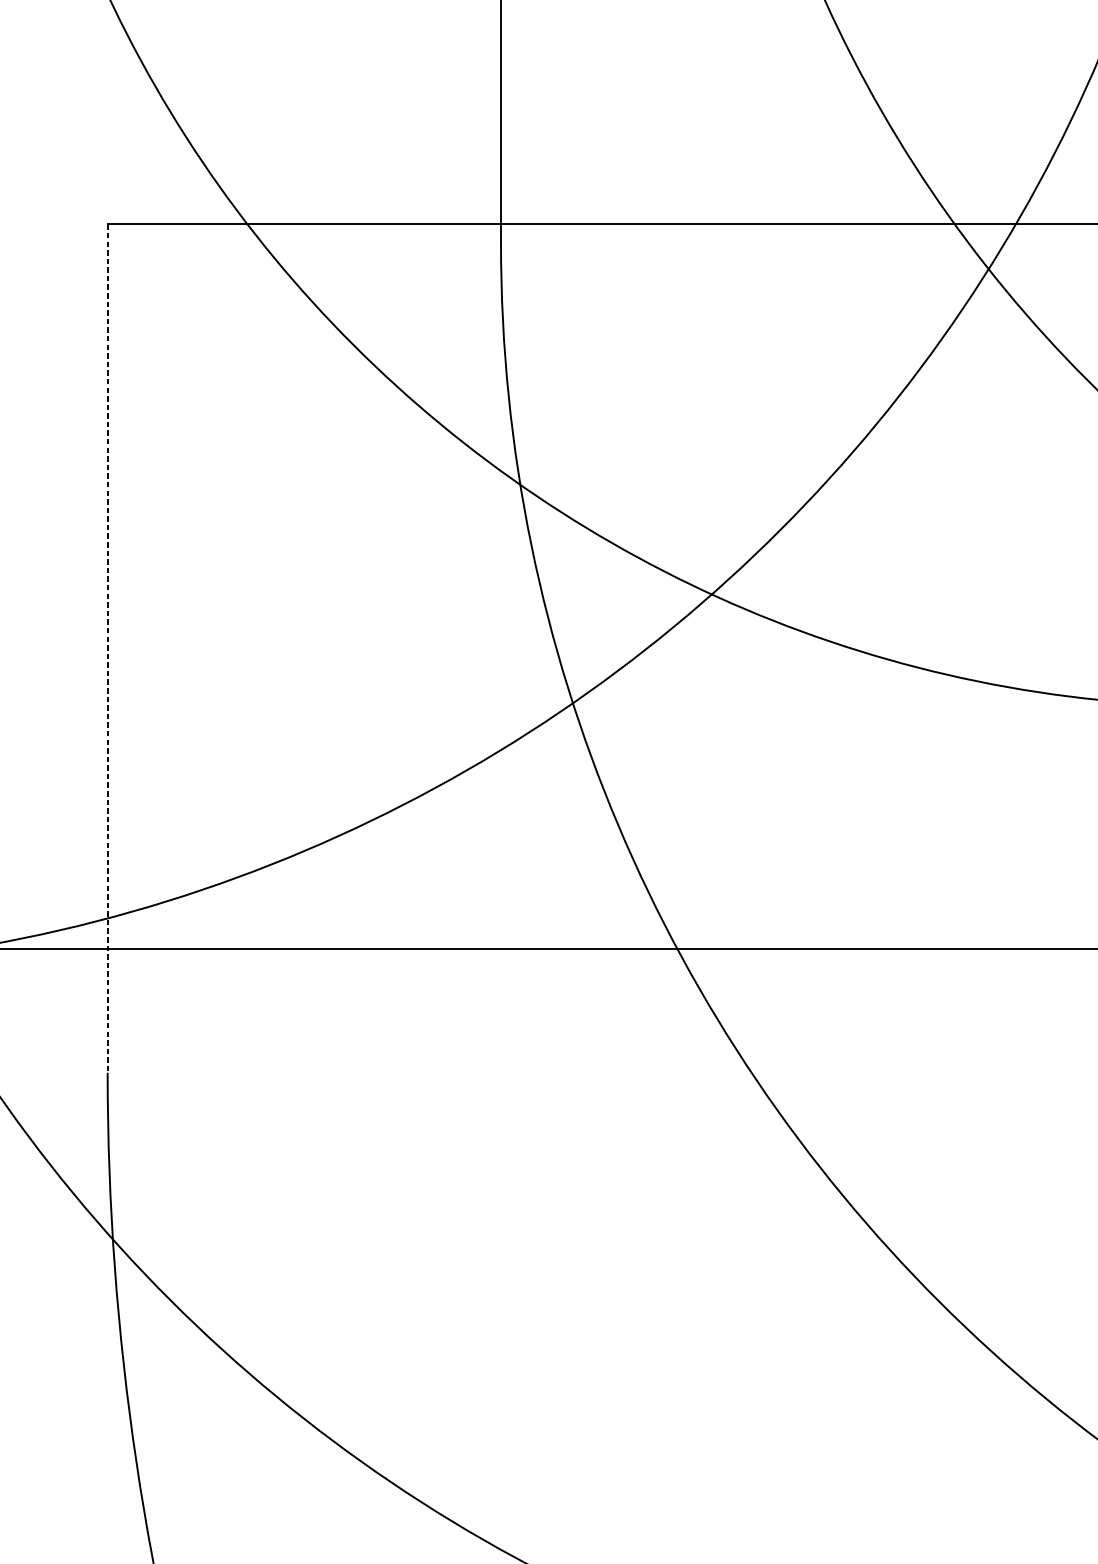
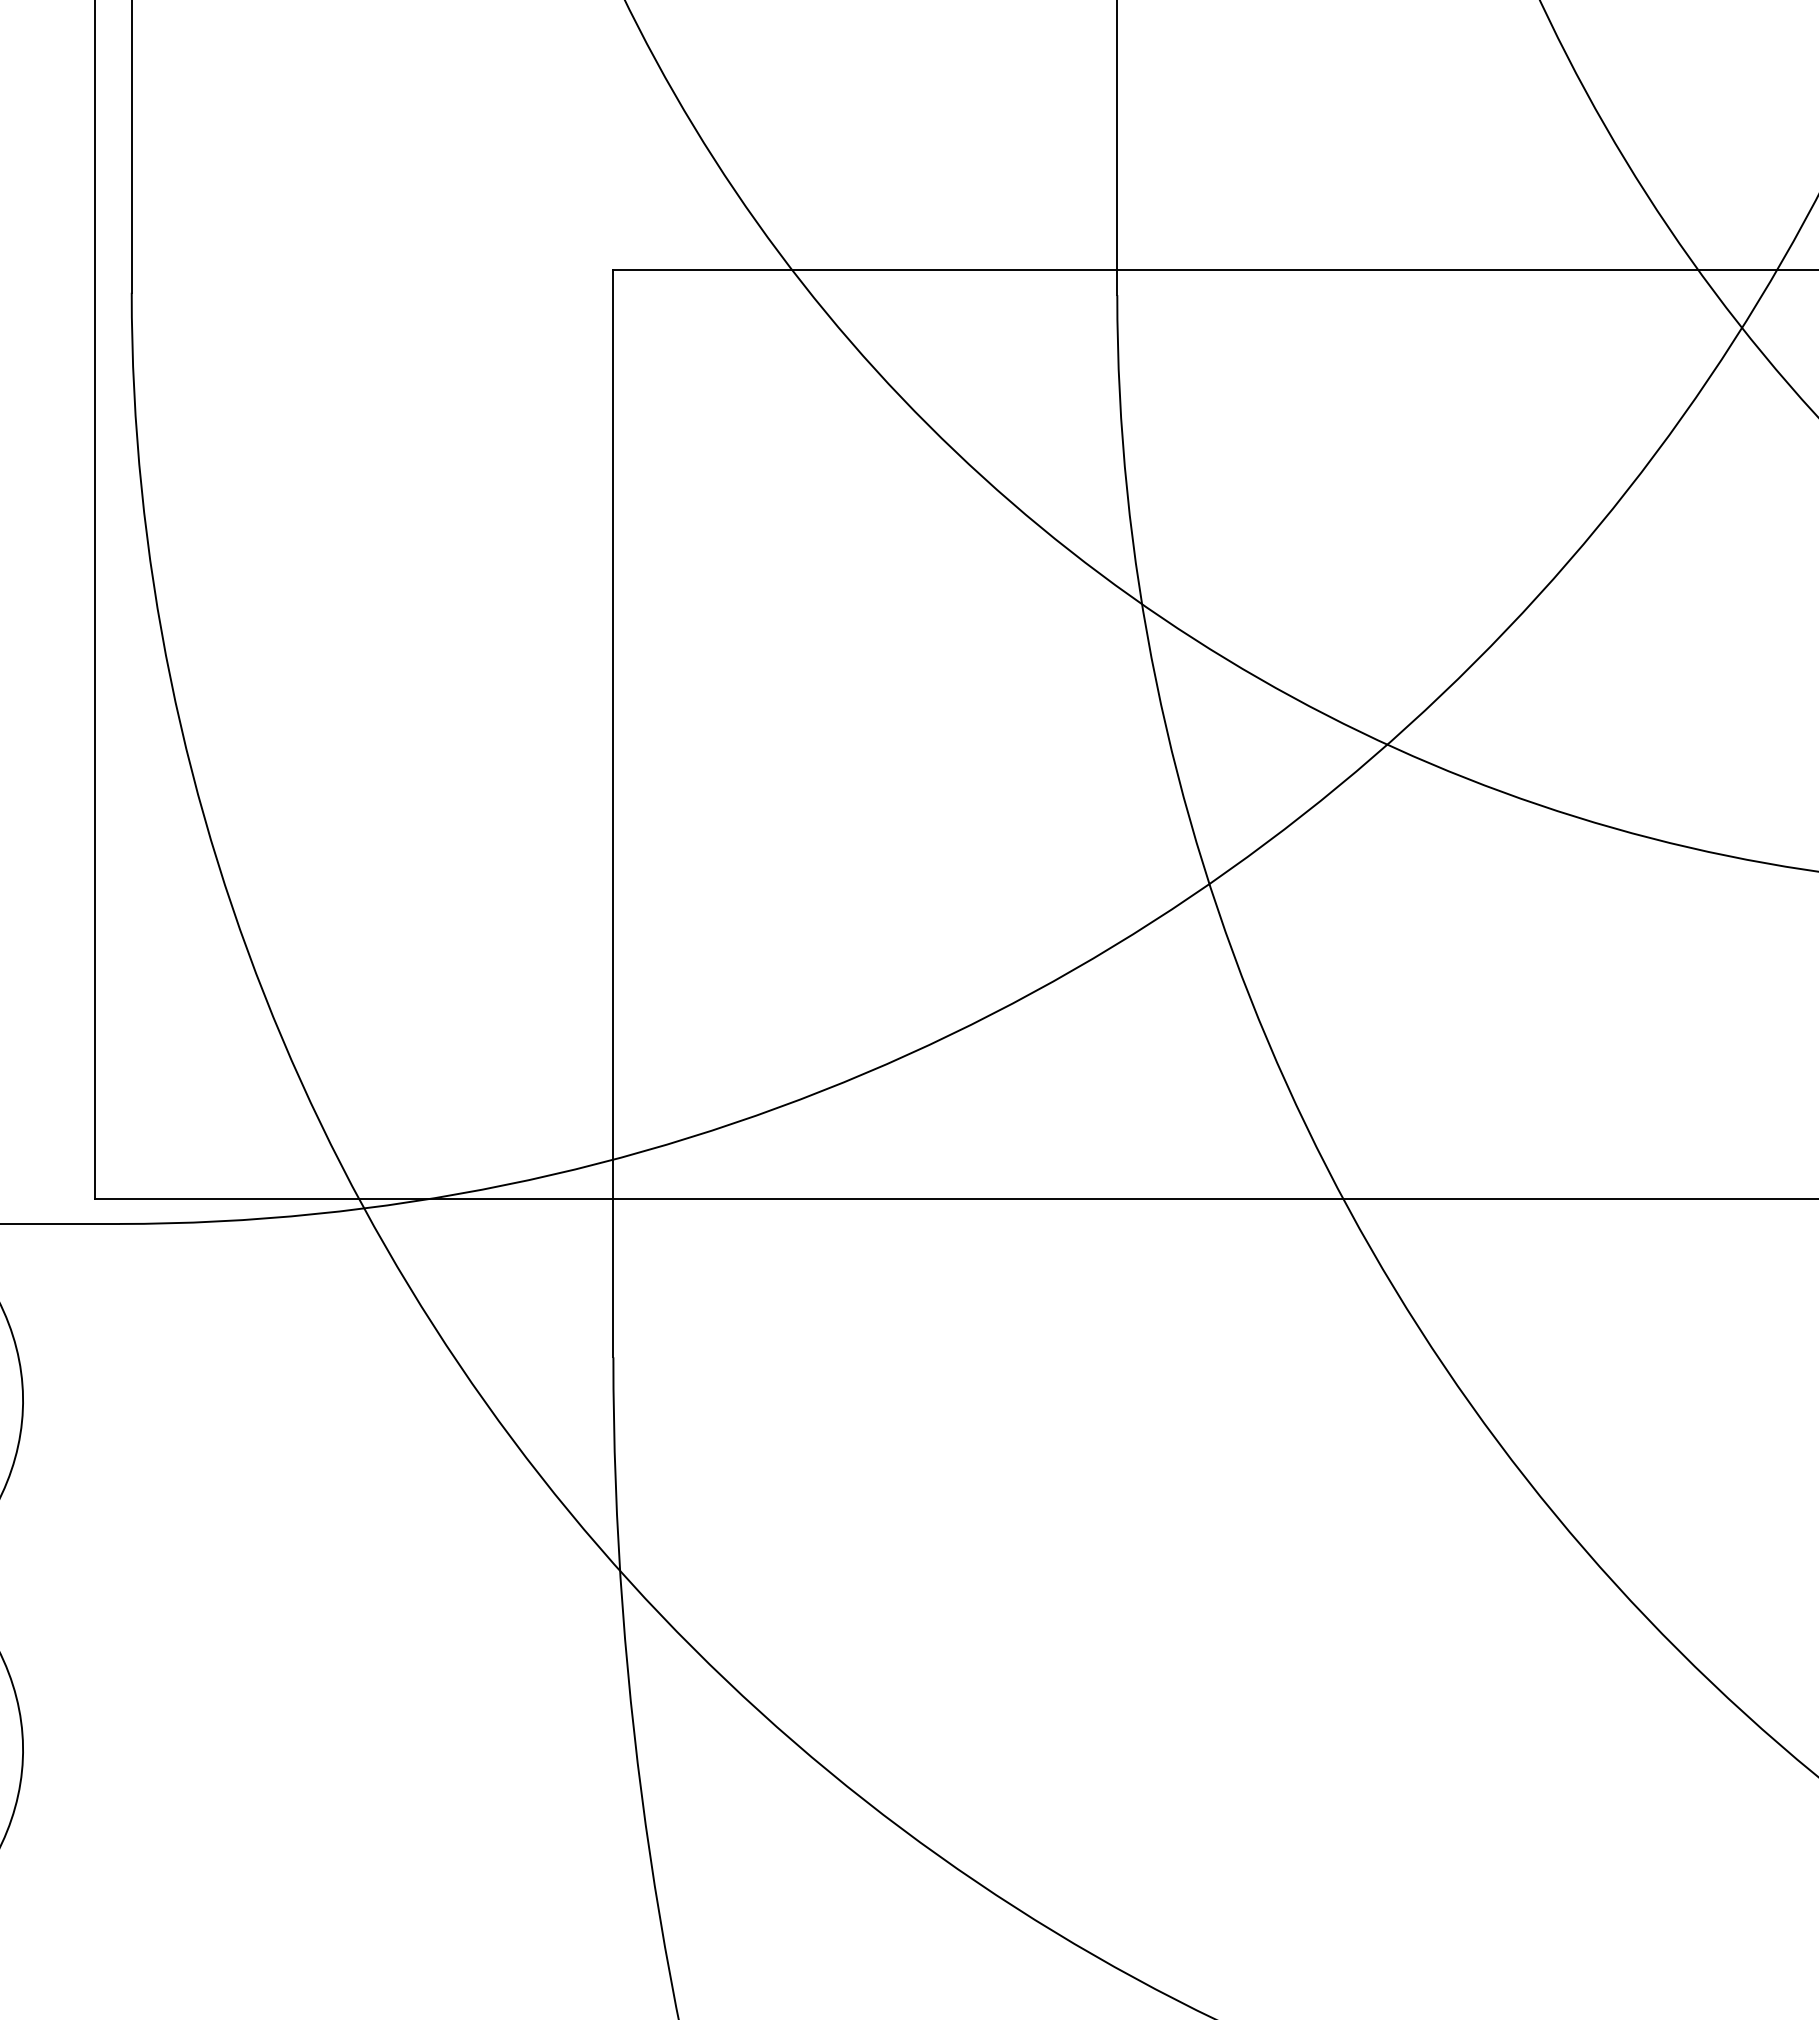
line: (107, 649) -> (613, 814), dashed -> solid

